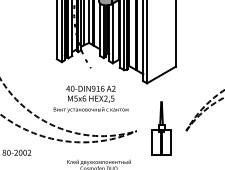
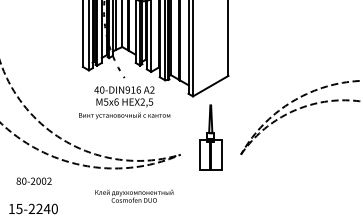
text: (90, 98) -> (124, 102), moved
part: (161, 128) -> (210, 137), moved

